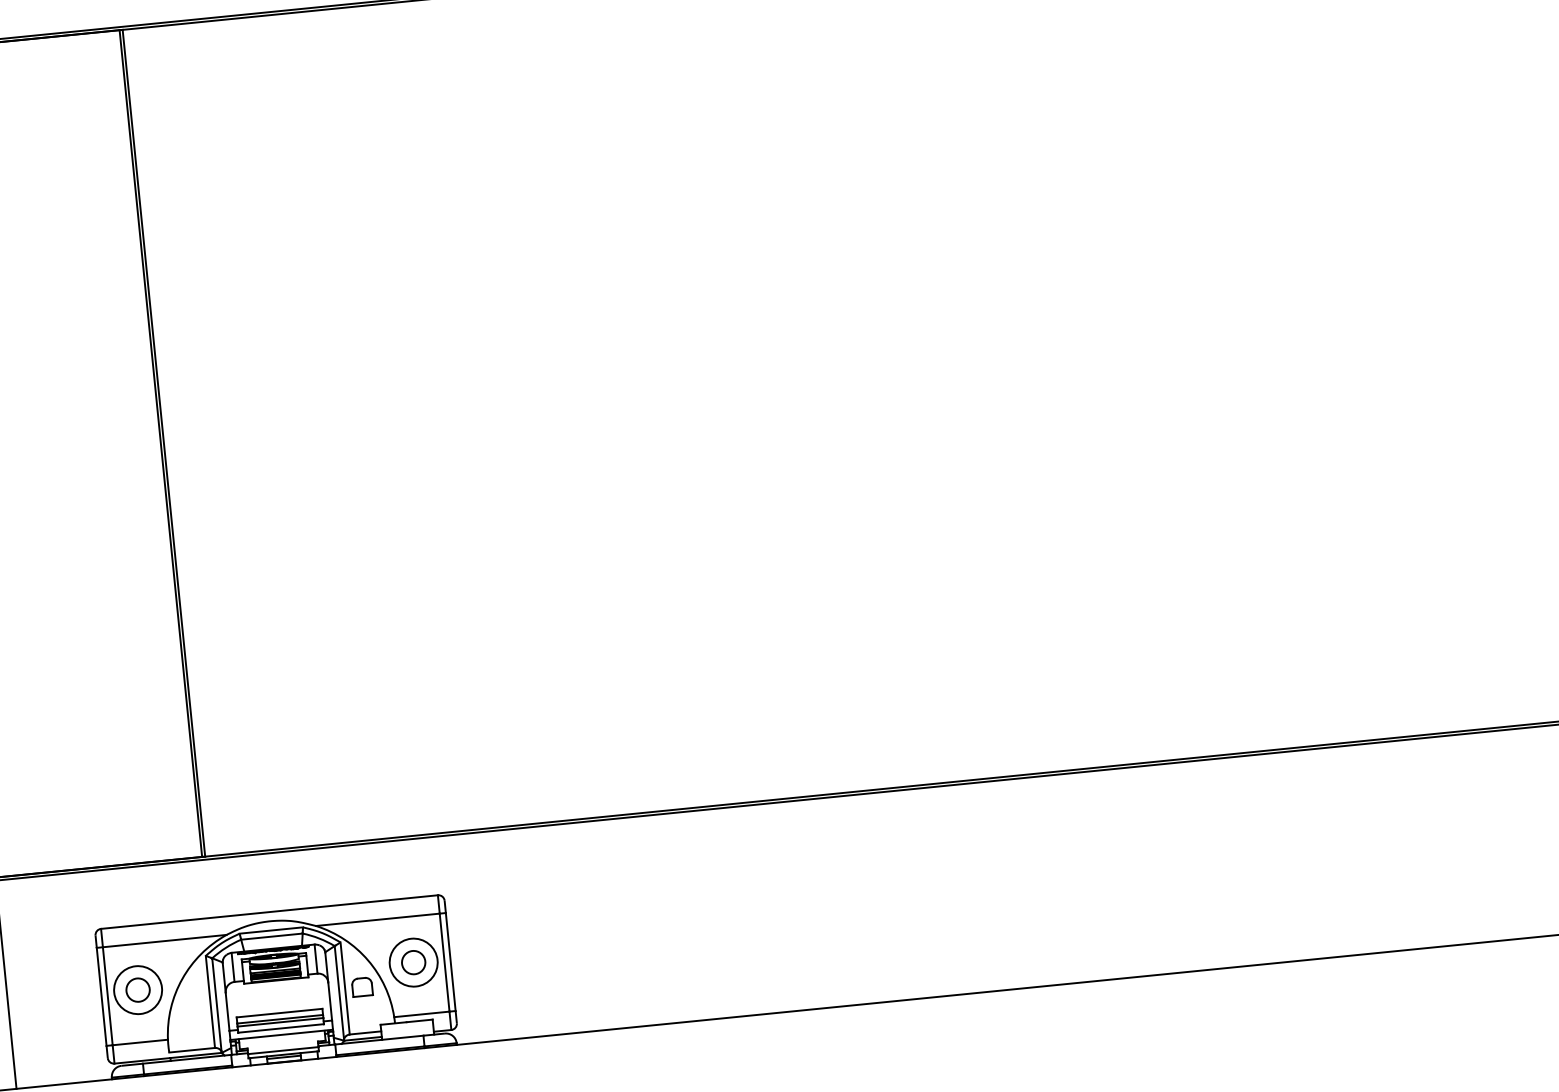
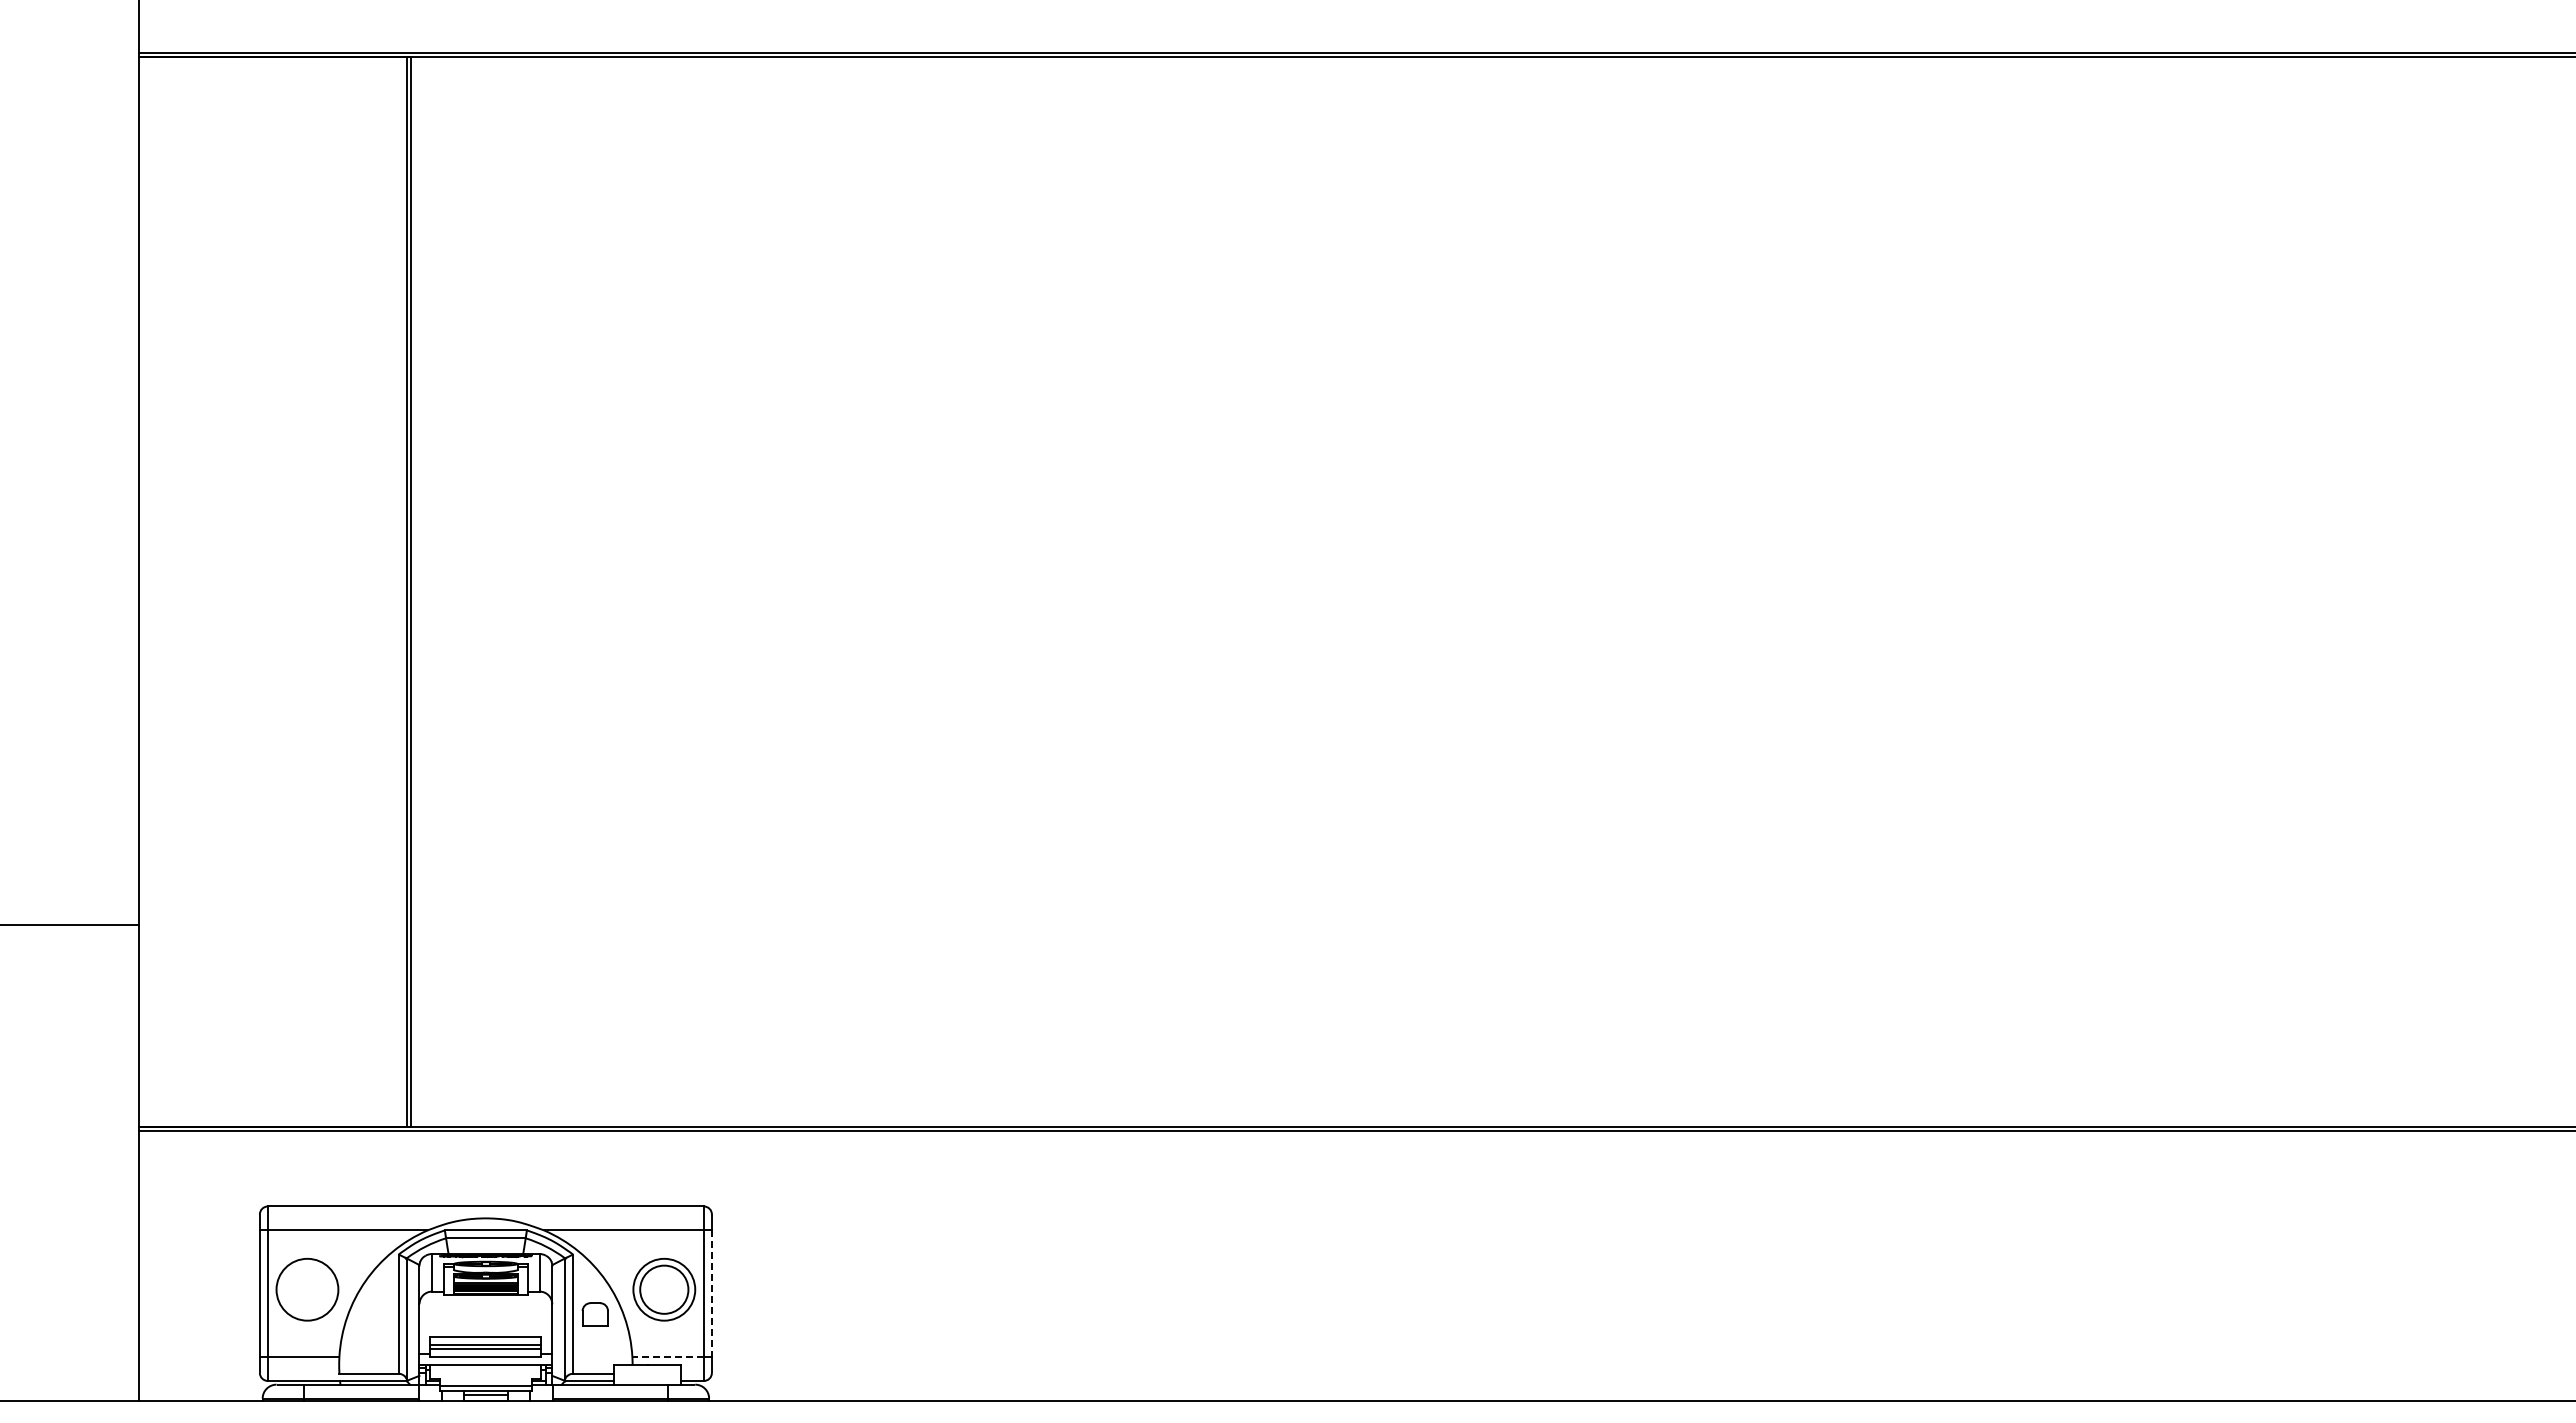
circle: (413, 962) -> (664, 1289), size x1.6
line: (450, 962) -> (711, 1294), solid -> dashed
circle: (138, 989) -> (307, 1289), removed
line: (422, 1014) -> (668, 1357), solid -> dashed

